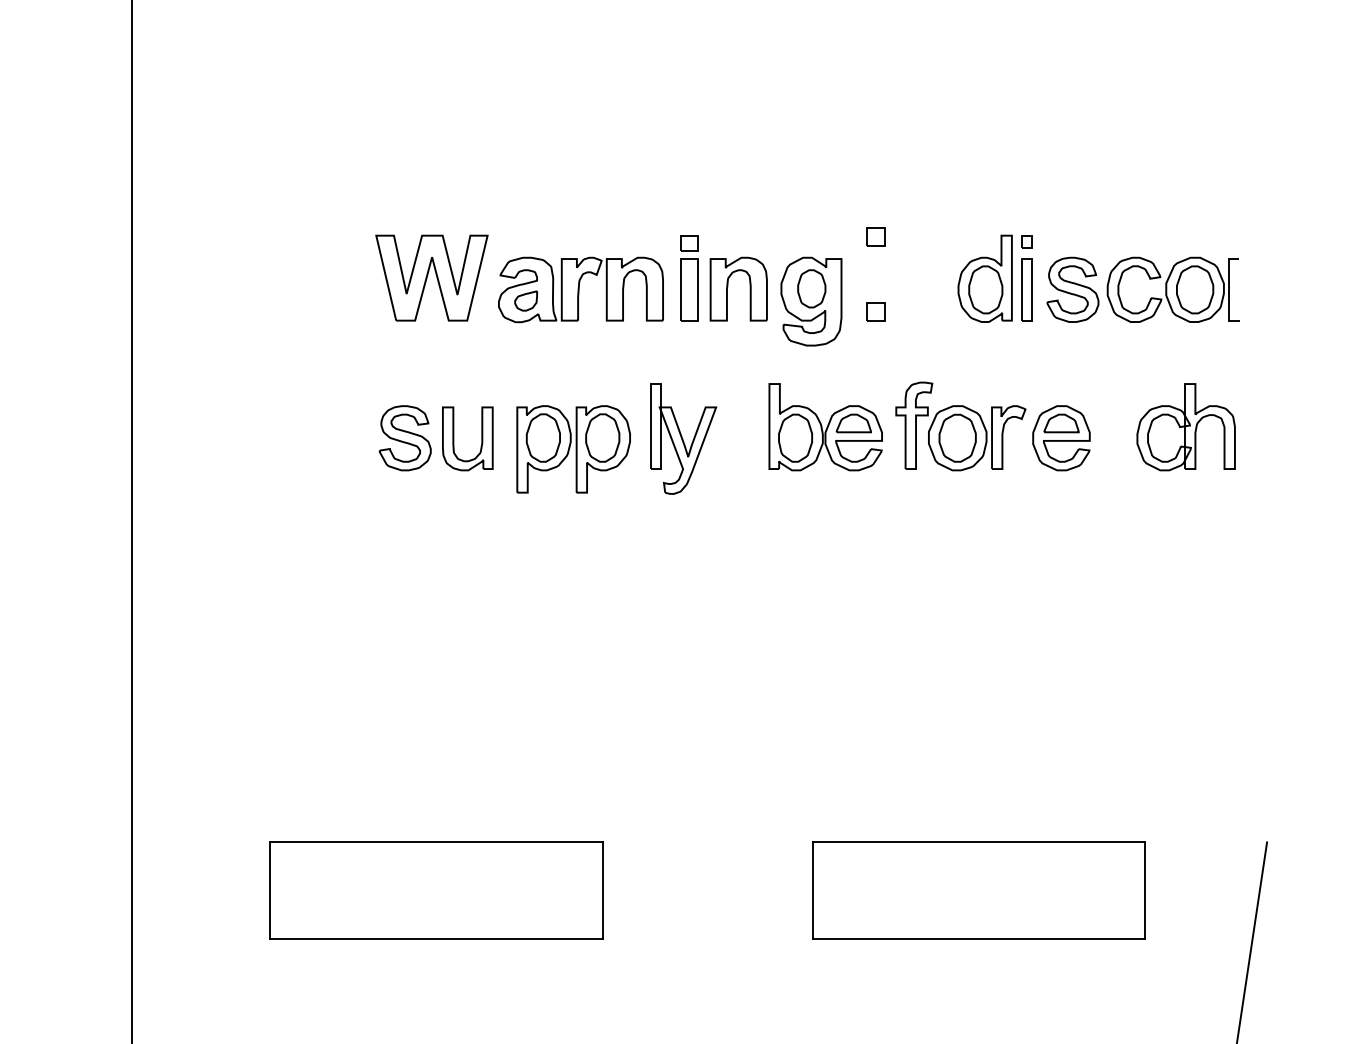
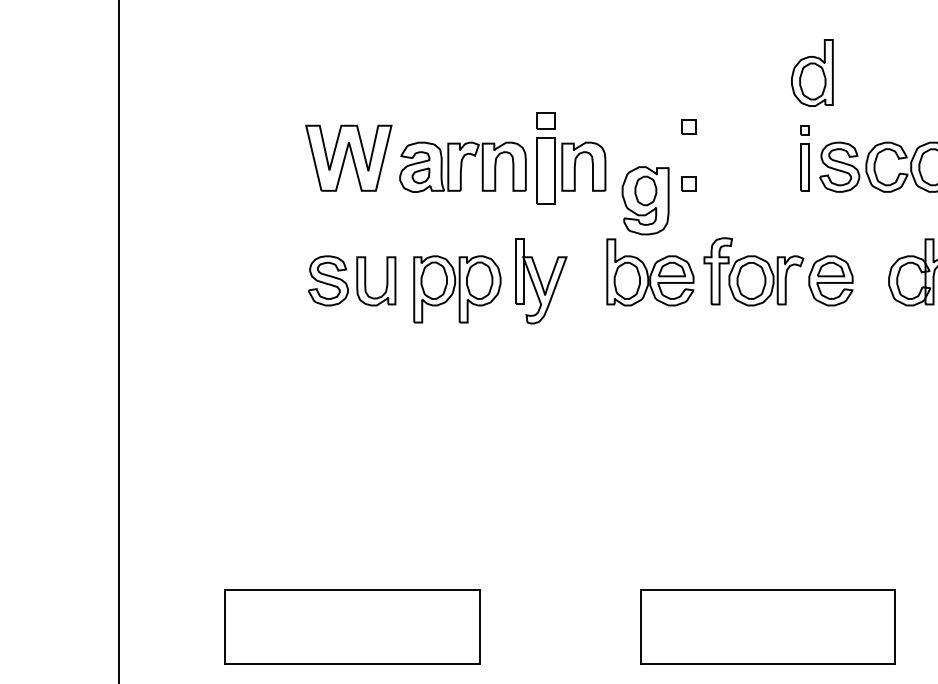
part: (689, 278) -> (546, 158), size x1.4
part: (984, 278) -> (811, 72), moved
part: (811, 301) -> (645, 200), moved

